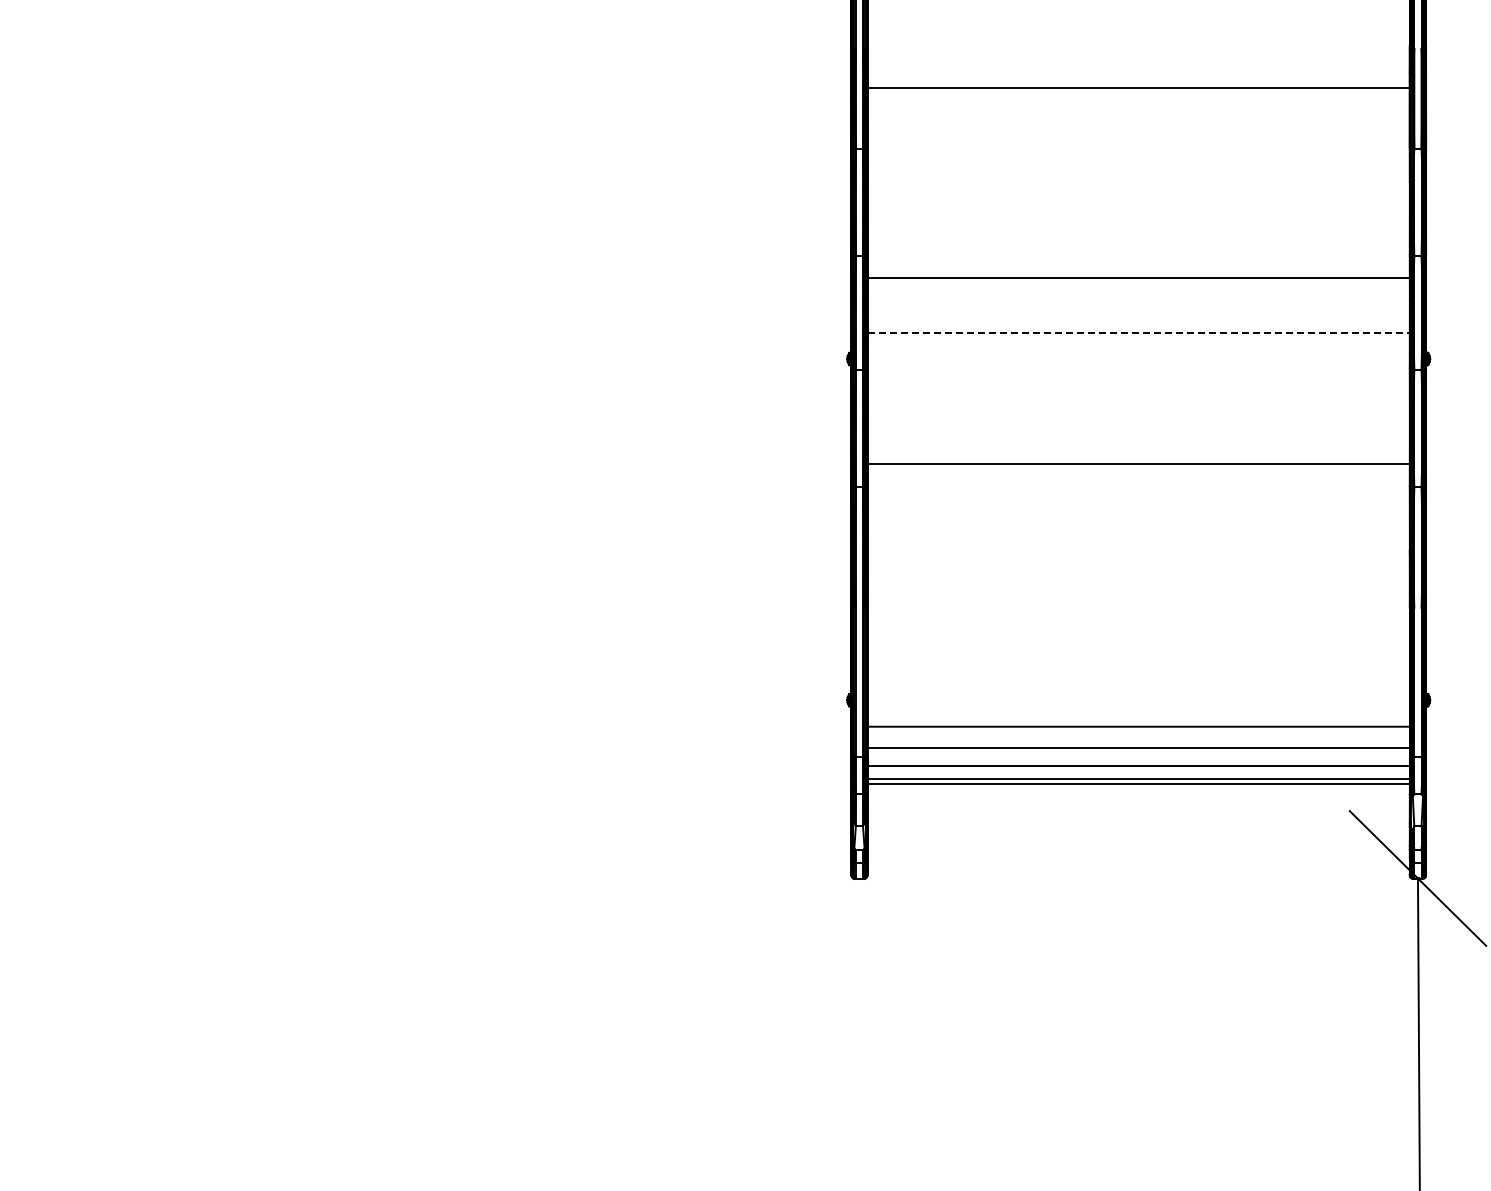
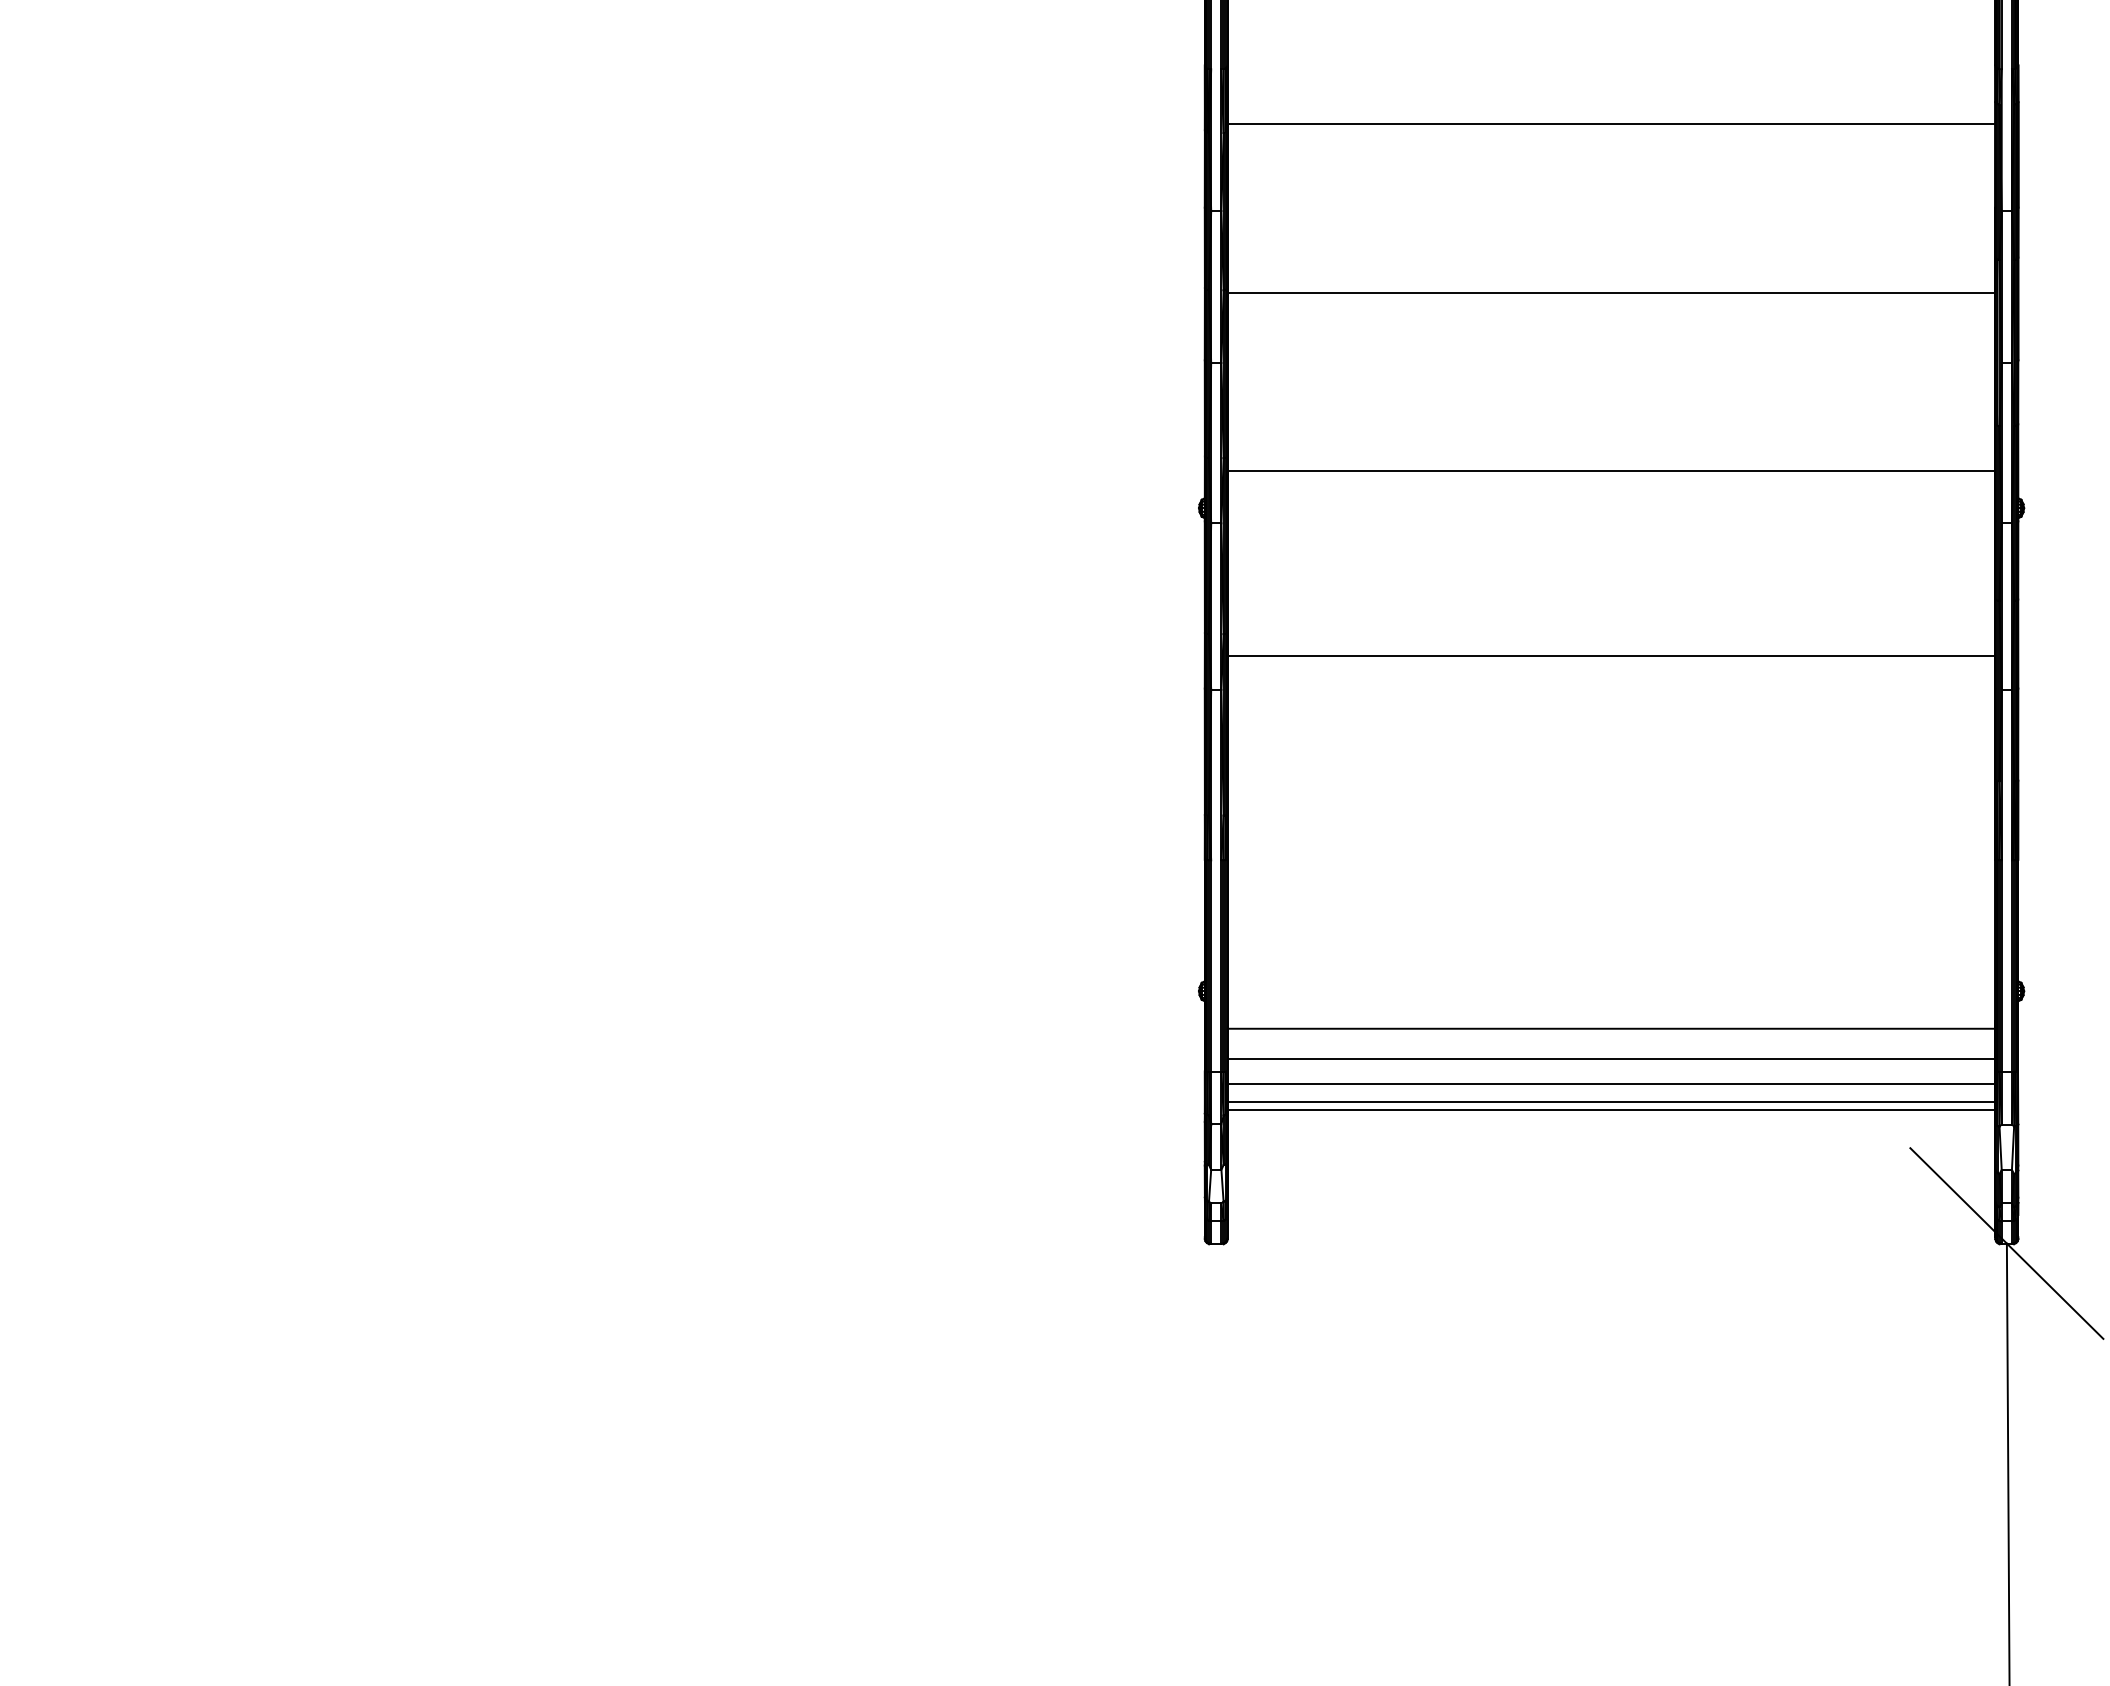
line: (1138, 278) -> (1611, 293), moved
line: (1139, 332) -> (1612, 470), dashed -> solid

